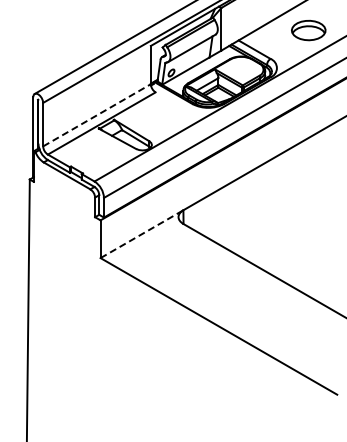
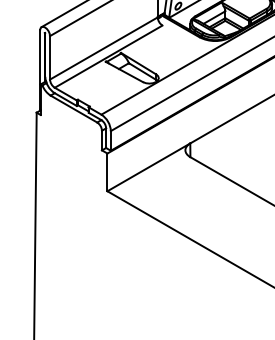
line: (97, 115) -> (104, 48), dashed -> solid
line: (142, 234) -> (149, 167), dashed -> solid

